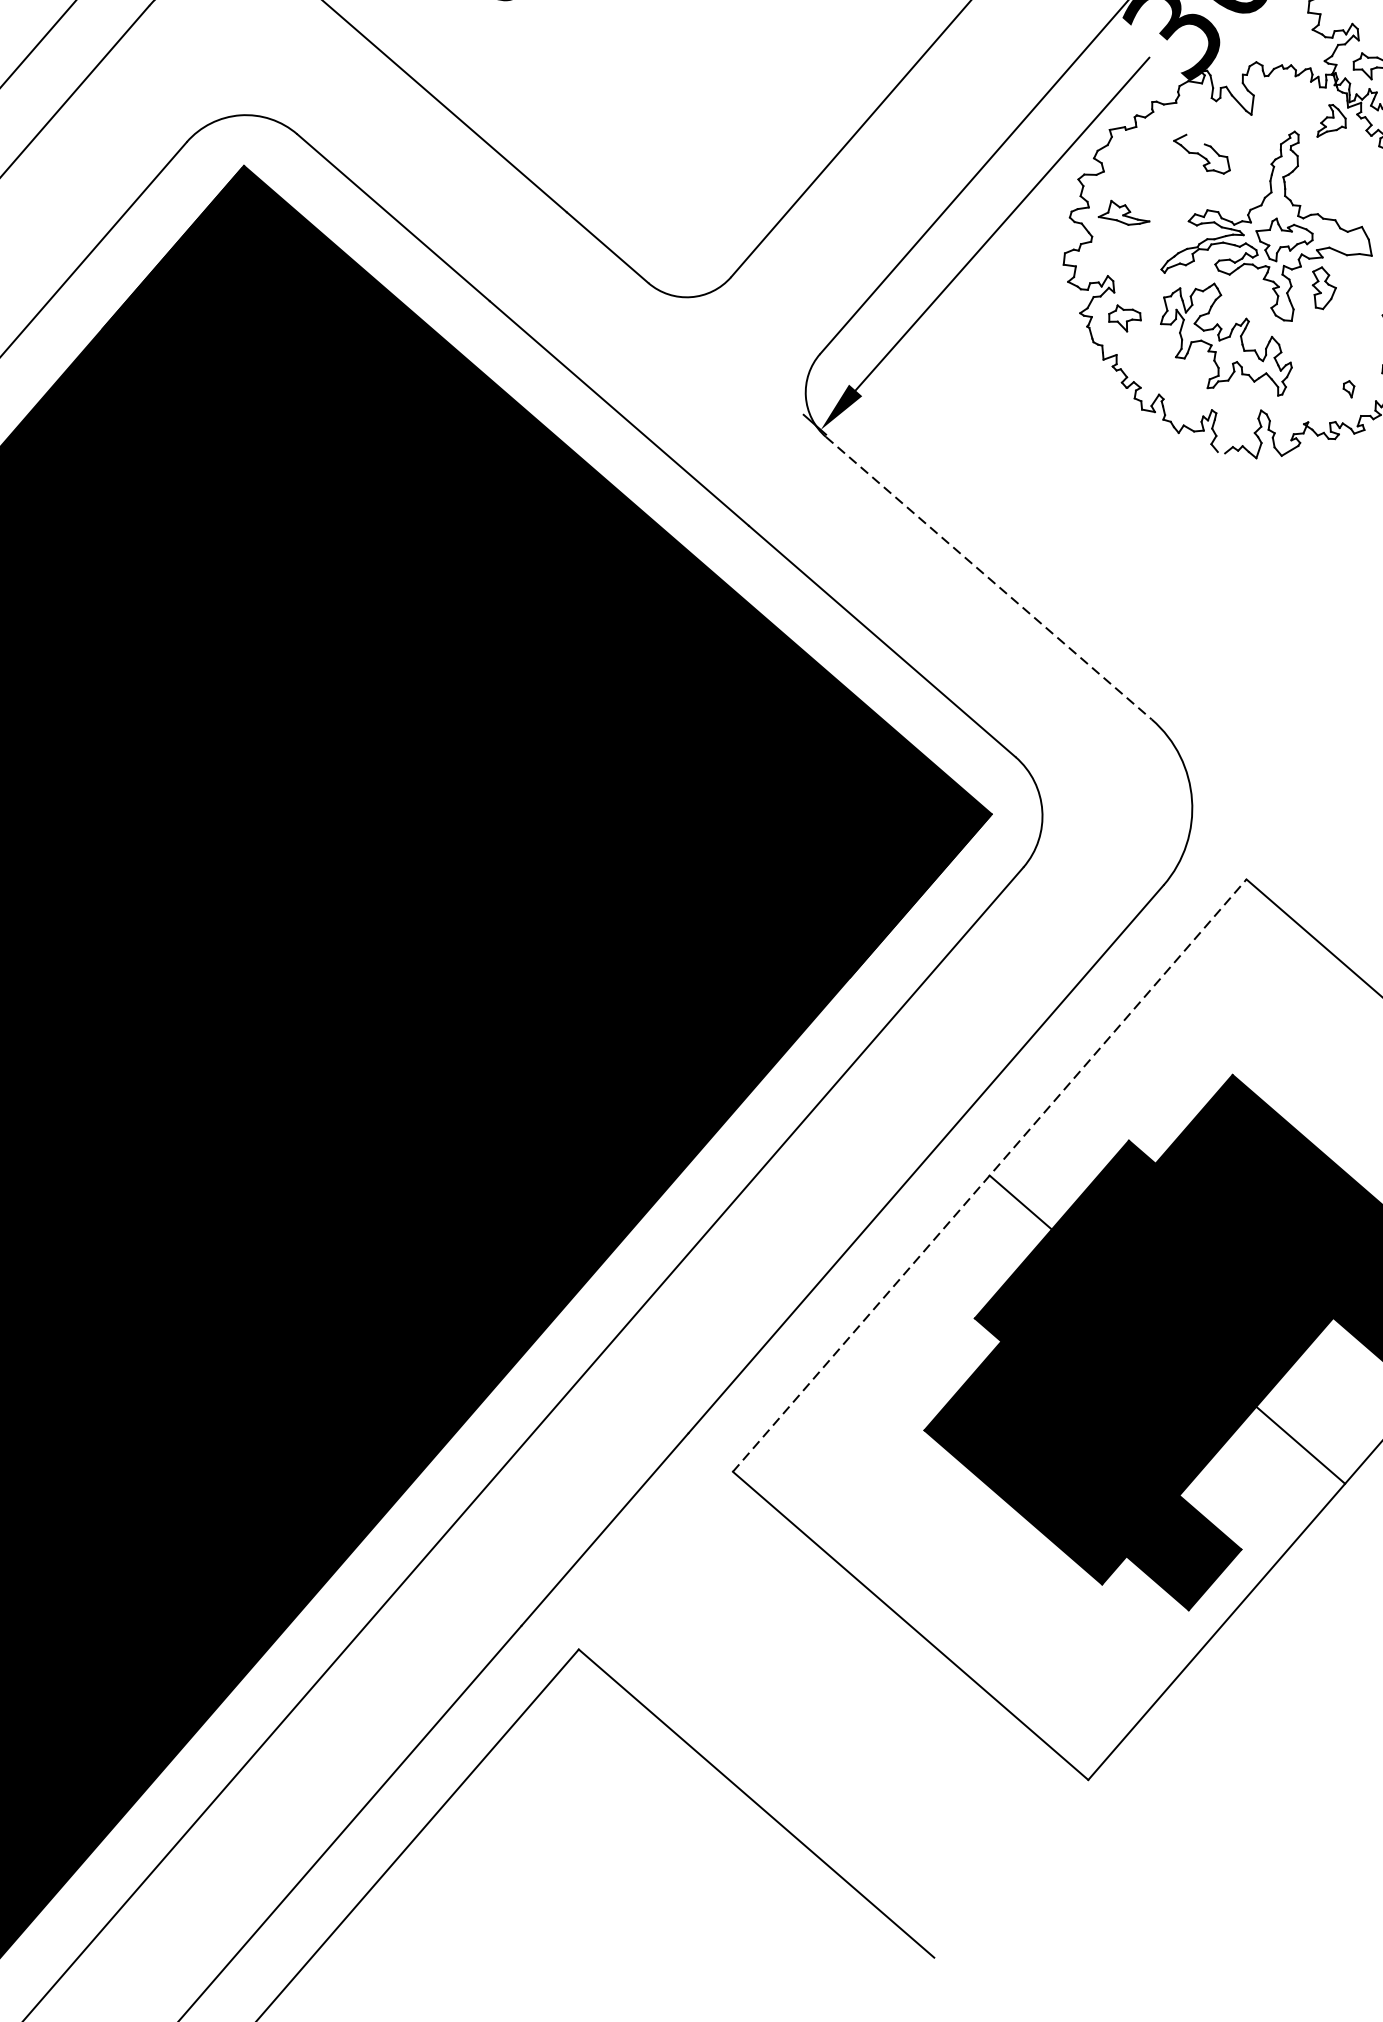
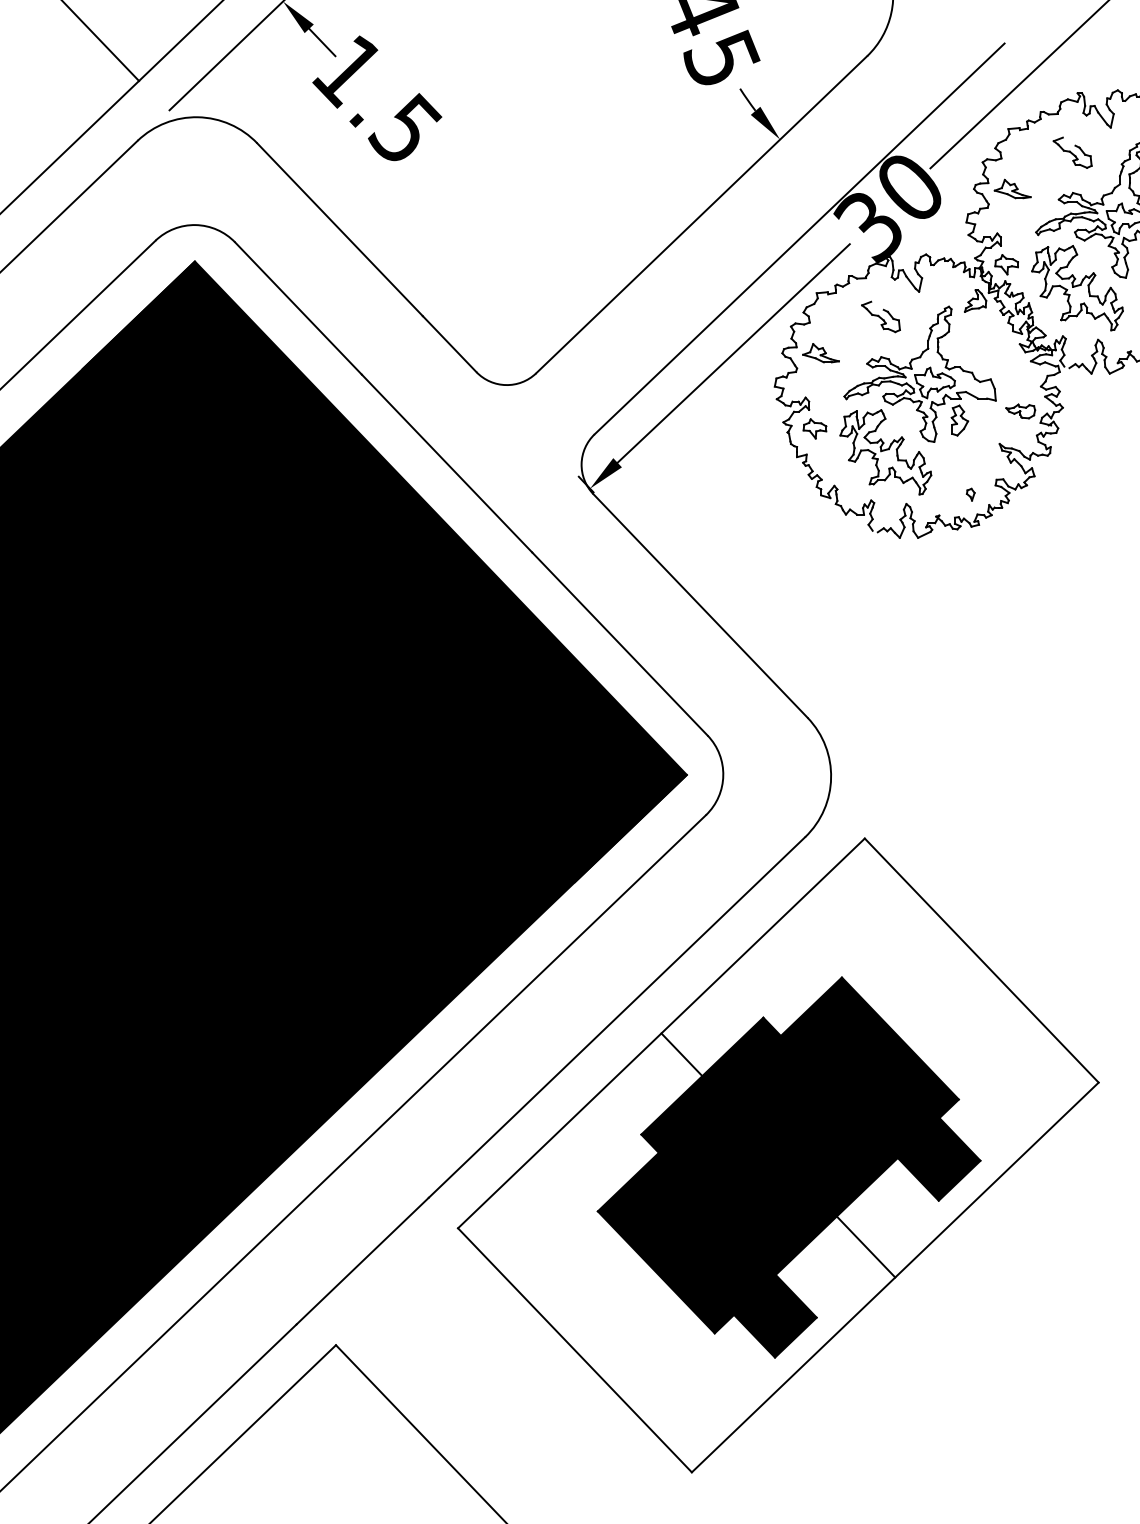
line: (988, 577) -> (700, 605), dashed -> solid
line: (989, 1175) -> (661, 1033), dashed -> solid

